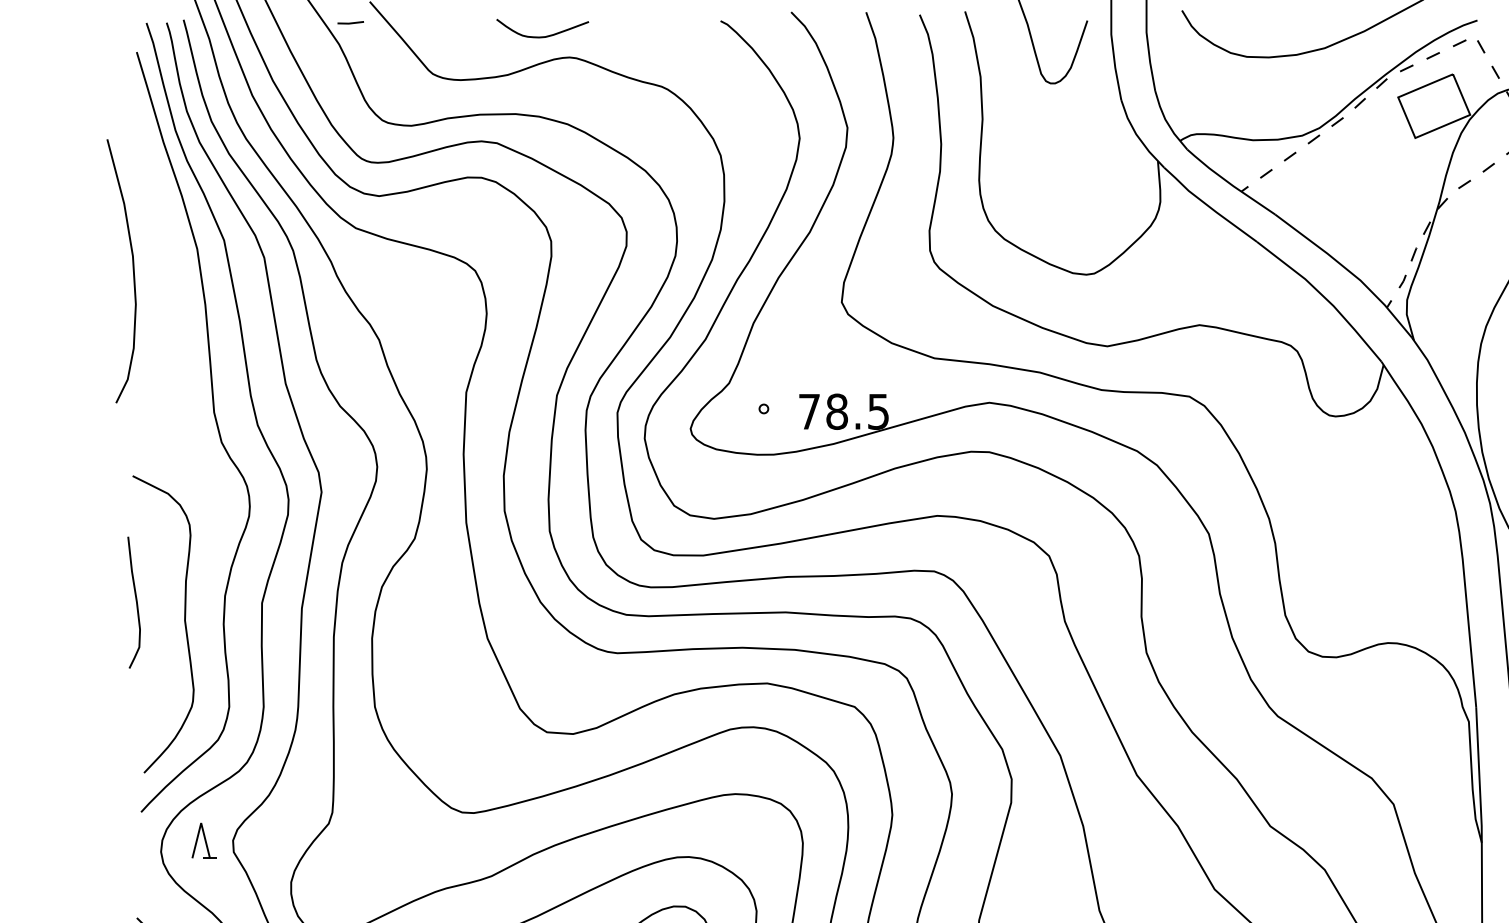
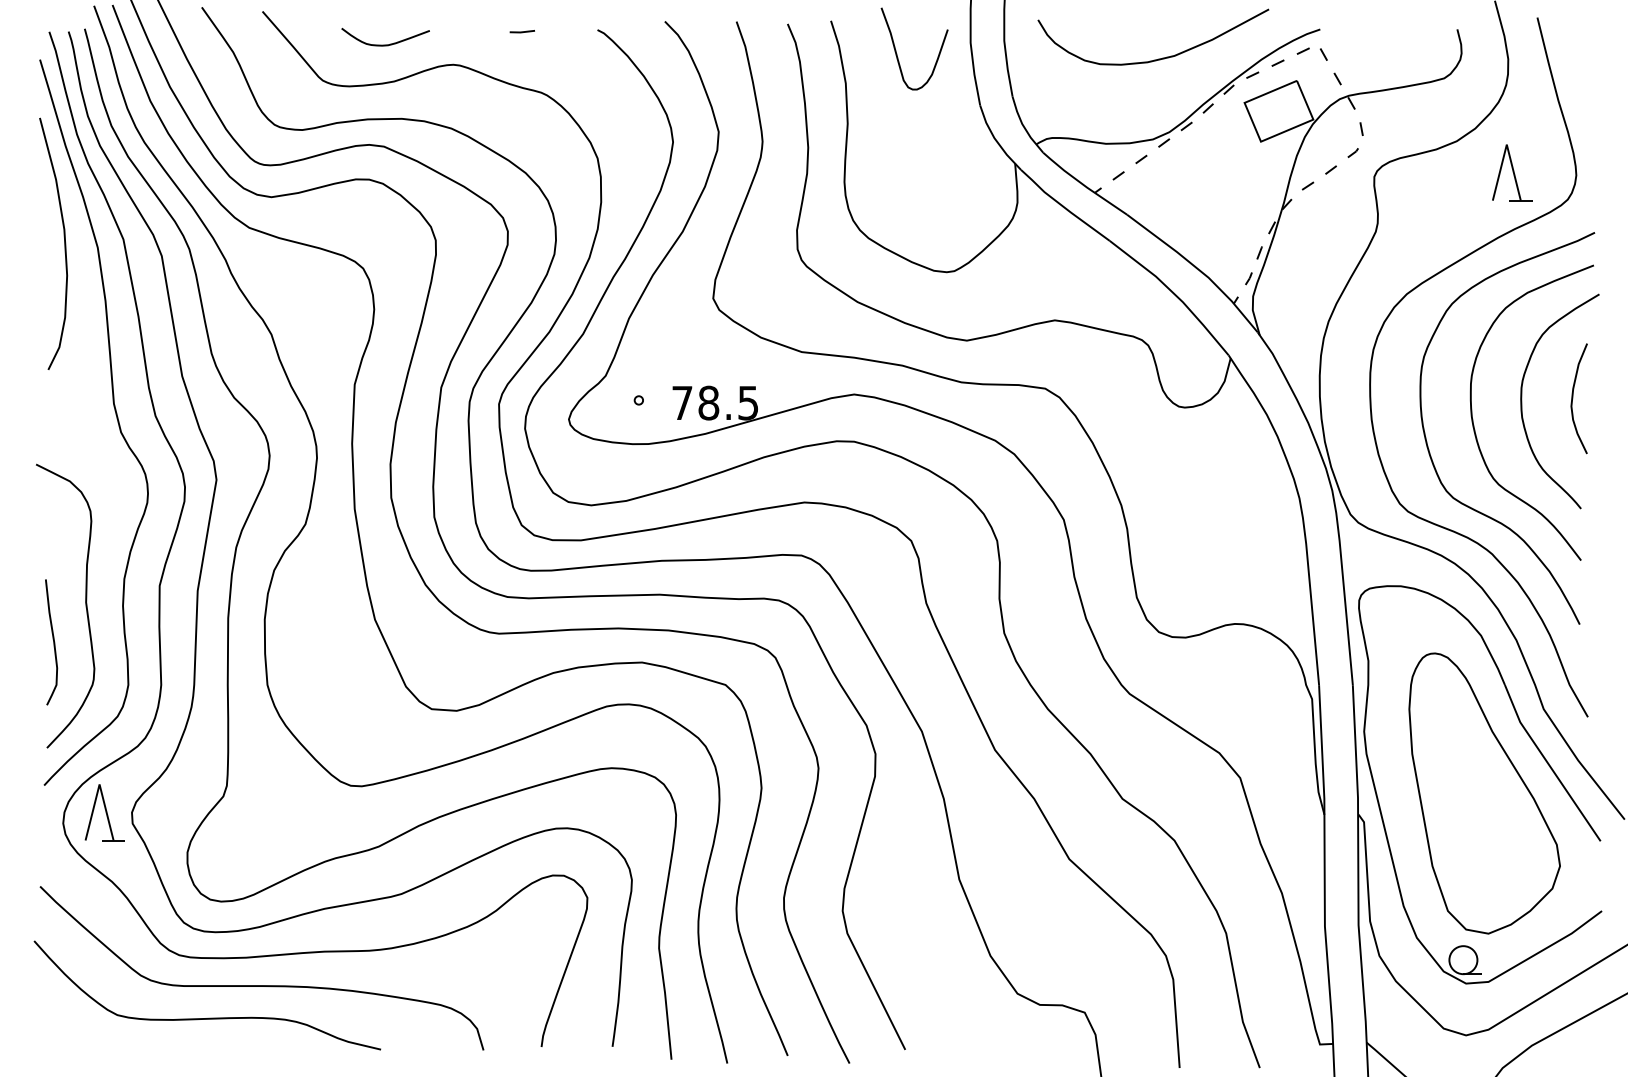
line: (349, 22) -> (521, 31), moved
curve: (542, 36) -> (385, 44), moved
curve: (133, 270) -> (64, 243), moved
curve: (136, 602) -> (53, 642), moved
part: (204, 840) -> (104, 812), size x1.67

